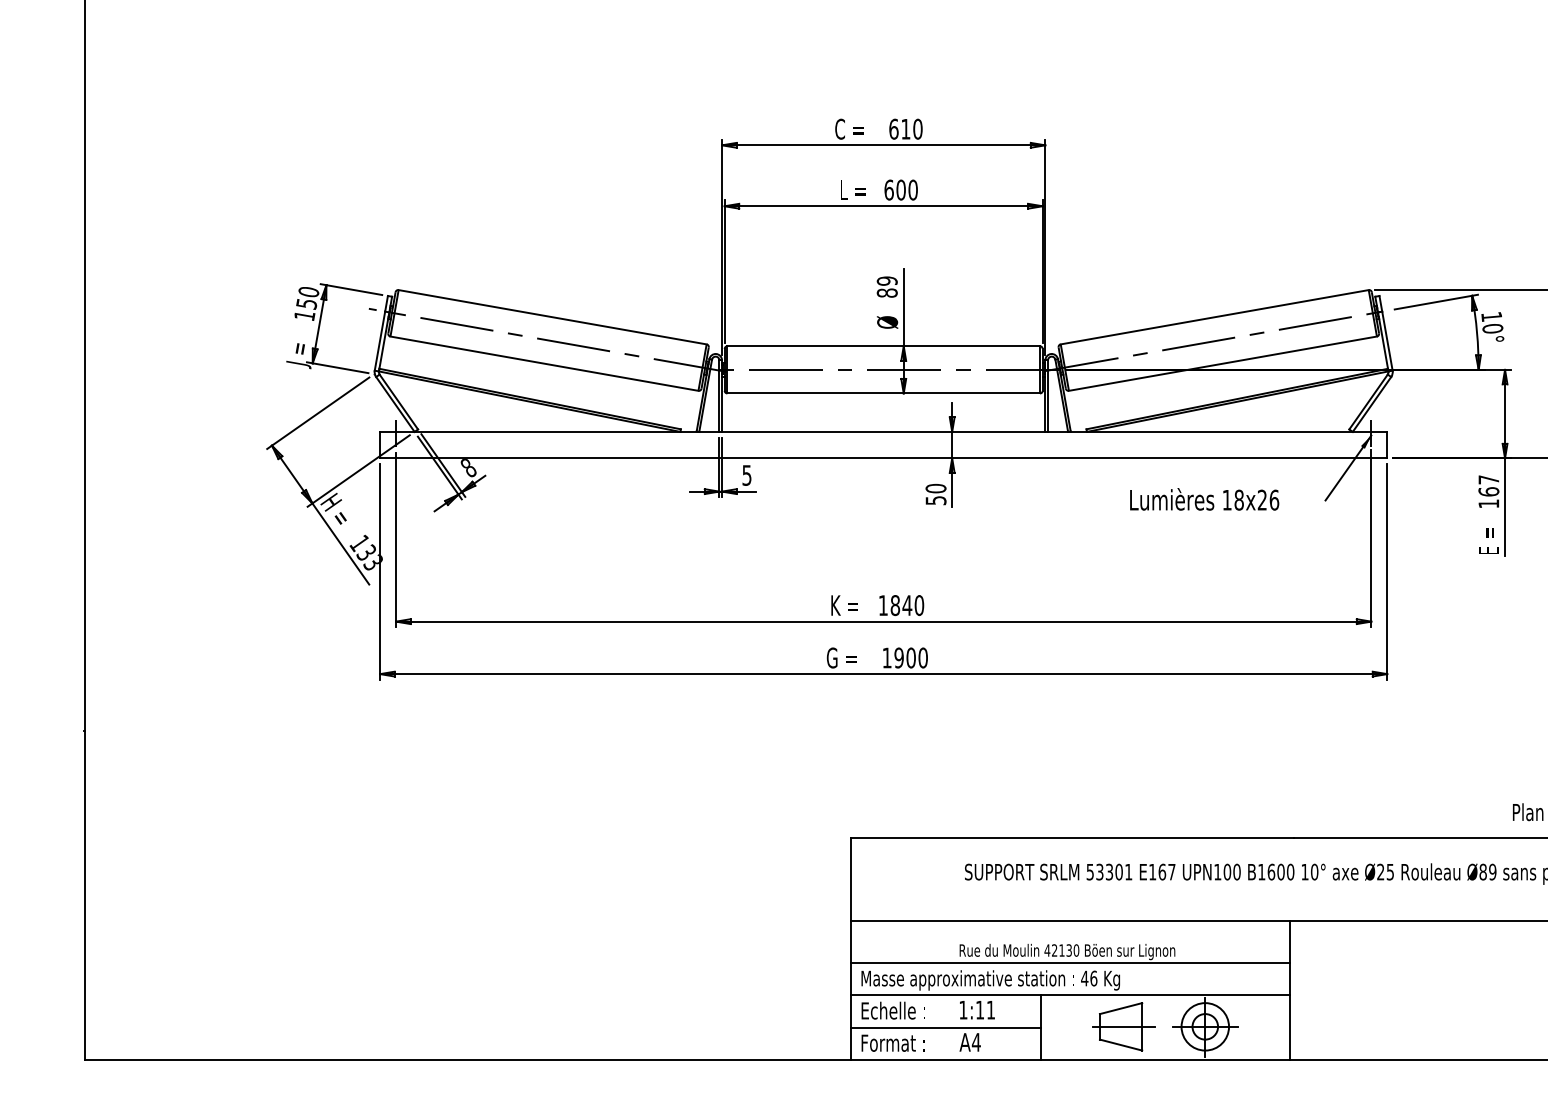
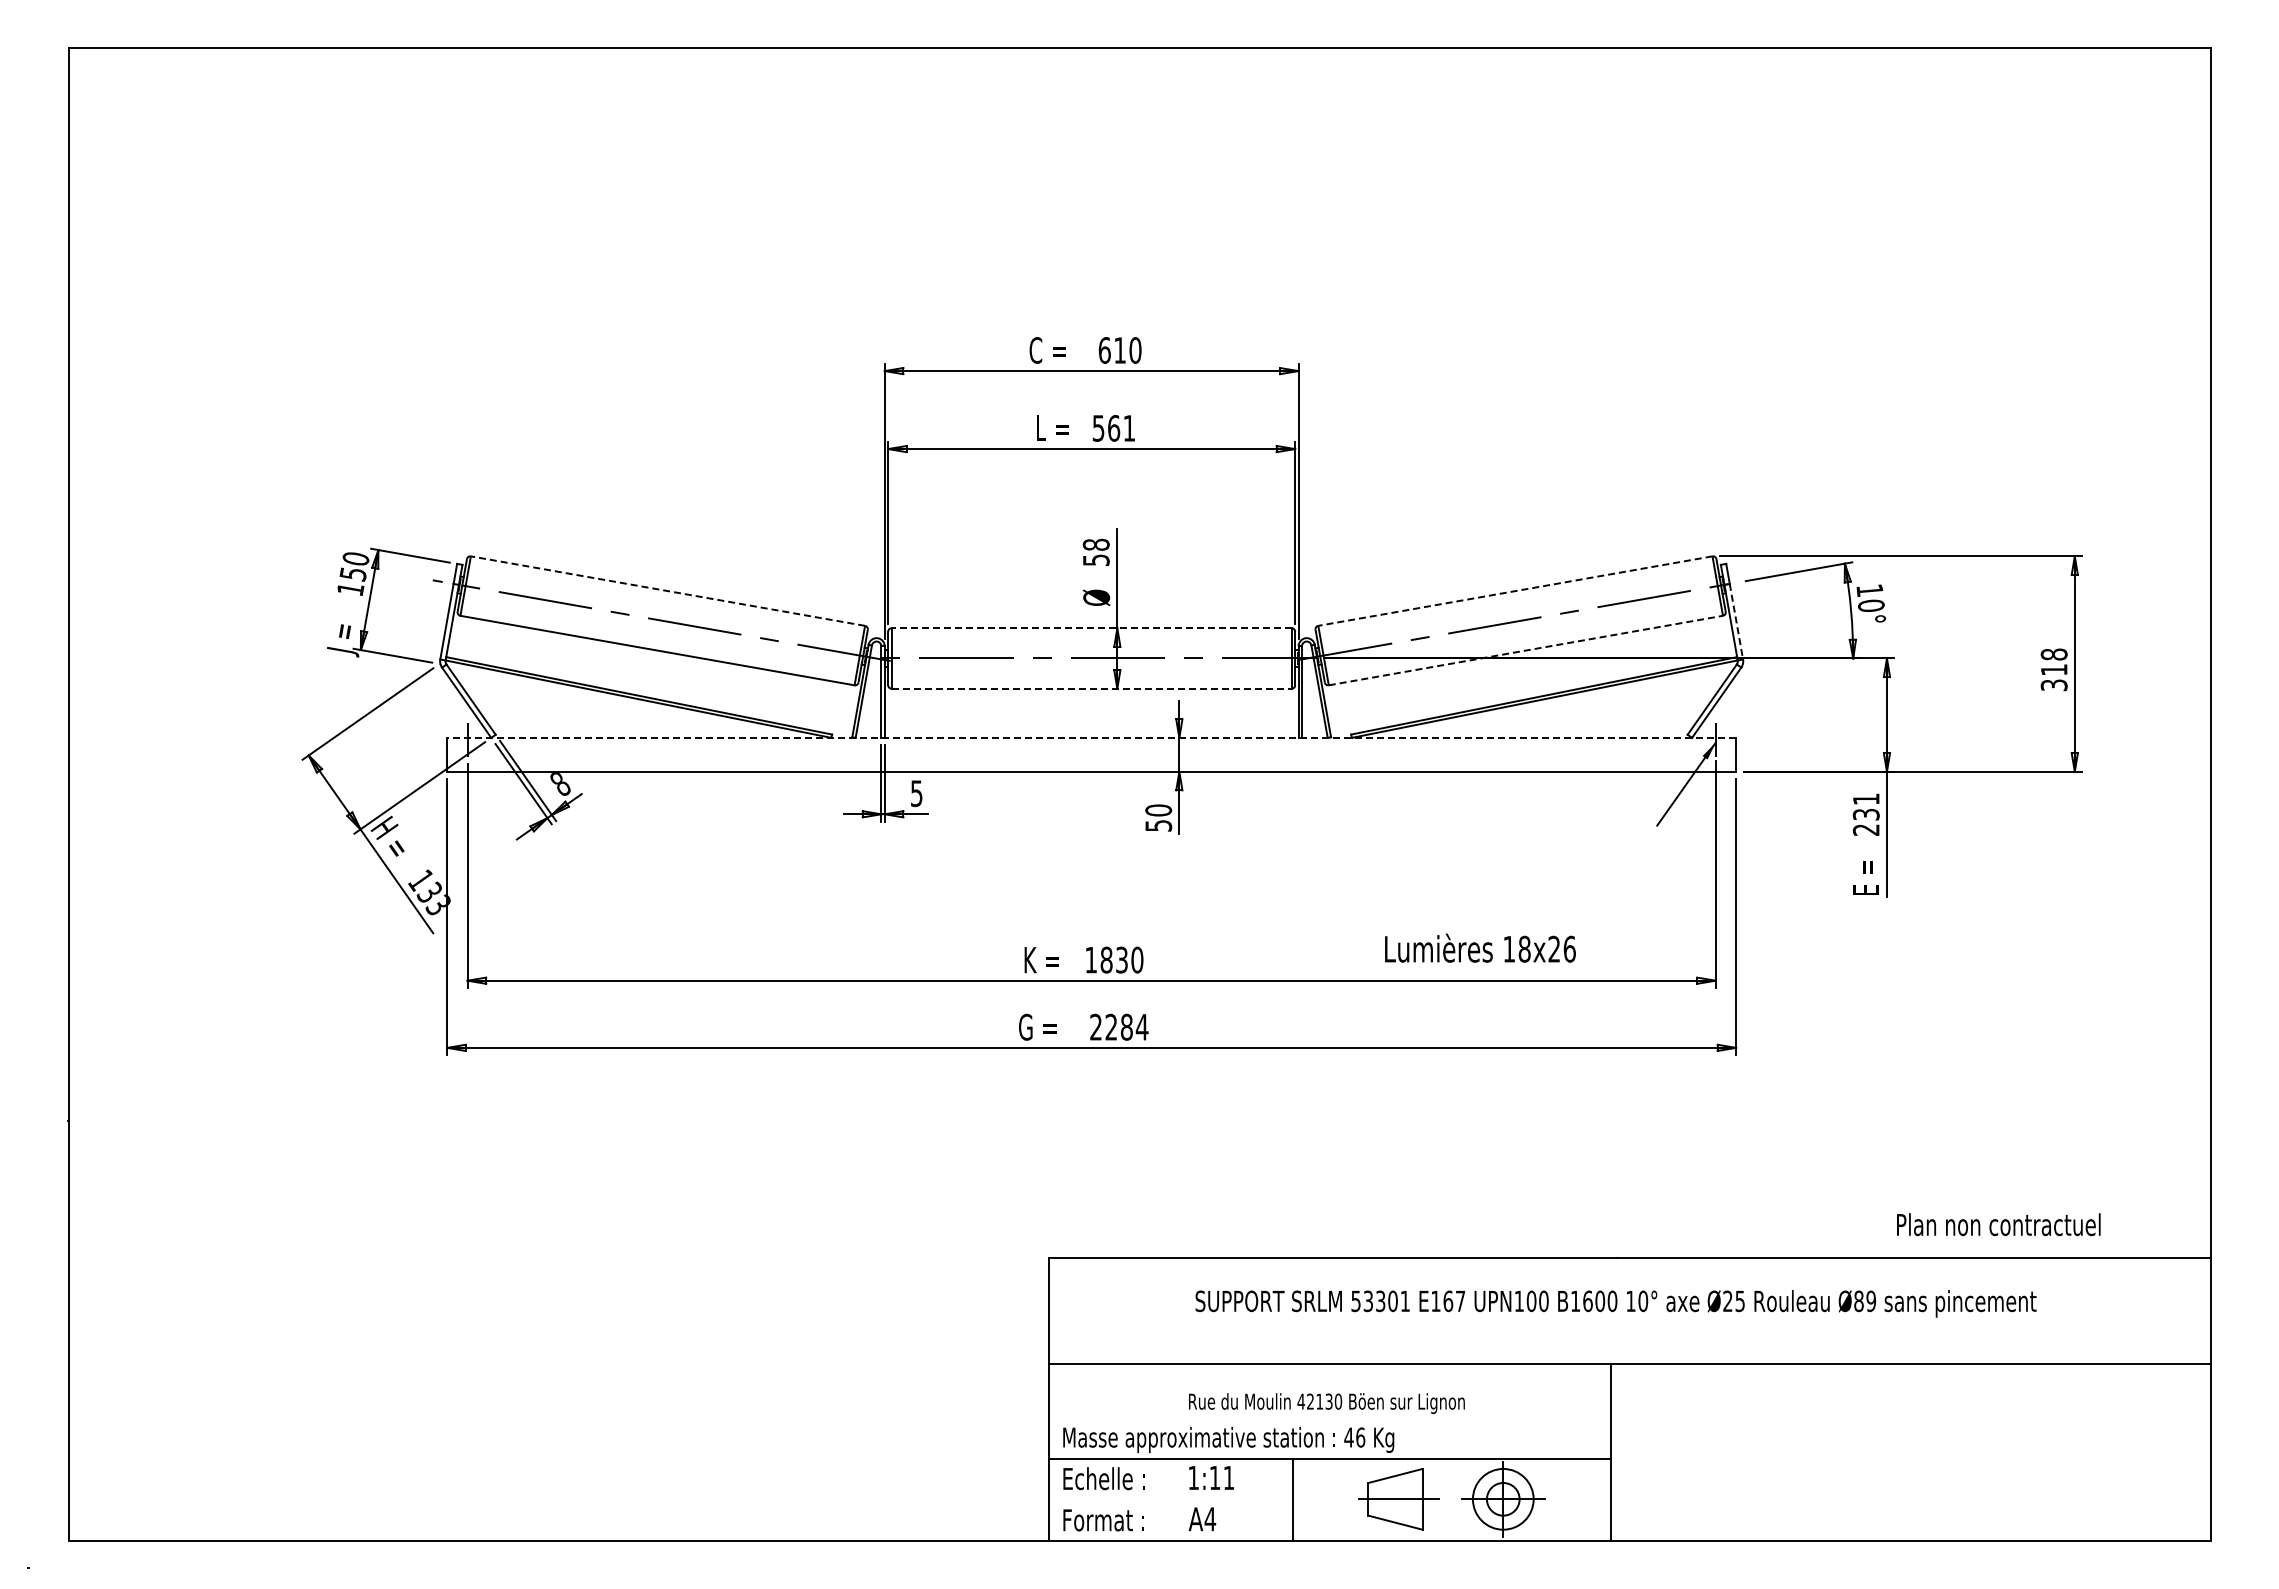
text: (900, 189) -> (1113, 427), 600 -> 561
text: (886, 287) -> (1095, 552), 89 -> 58
line: (552, 317) -> (667, 591), solid -> dashed
line: (1214, 317) -> (1514, 591), solid -> dashed
line: (1387, 341) -> (1736, 622), solid -> dashed
line: (883, 346) -> (1091, 628), solid -> dashed
line: (1223, 363) -> (1526, 650), solid -> dashed
line: (884, 393) -> (1092, 688), solid -> dashed
line: (883, 431) -> (1091, 737), solid -> dashed
text: (1488, 491) -> (1865, 814), 167 -> 231
text: (1204, 498) -> (1480, 947), moved
text: (906, 605) -> (1121, 959), 1840 -> 1830
text: (905, 657) -> (1119, 1026), 1900 -> 2284
line: (1070, 963) -> (1330, 1418), removed
line: (945, 1027) -> (1170, 1500), removed

